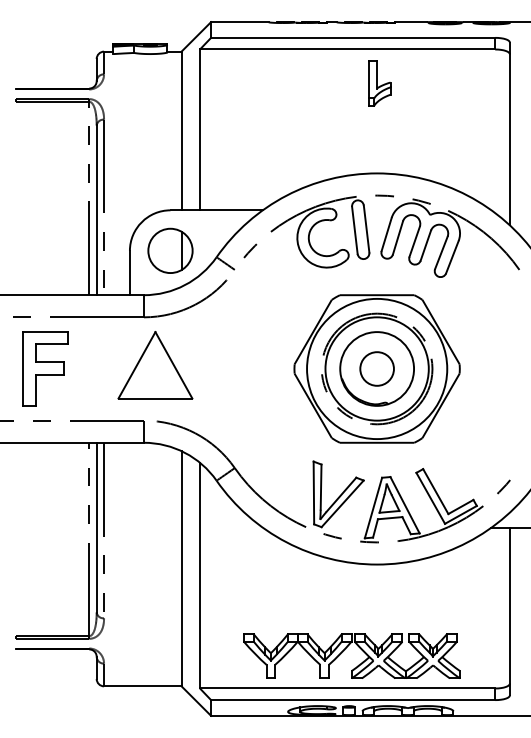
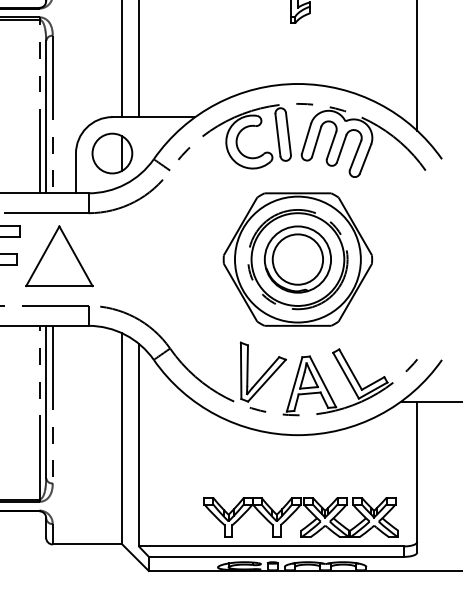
part: (155, 365) -> (59, 256), moved
circle: (377, 368) -> (298, 259), size x1.67
part: (345, 649) -> (295, 511), moved

